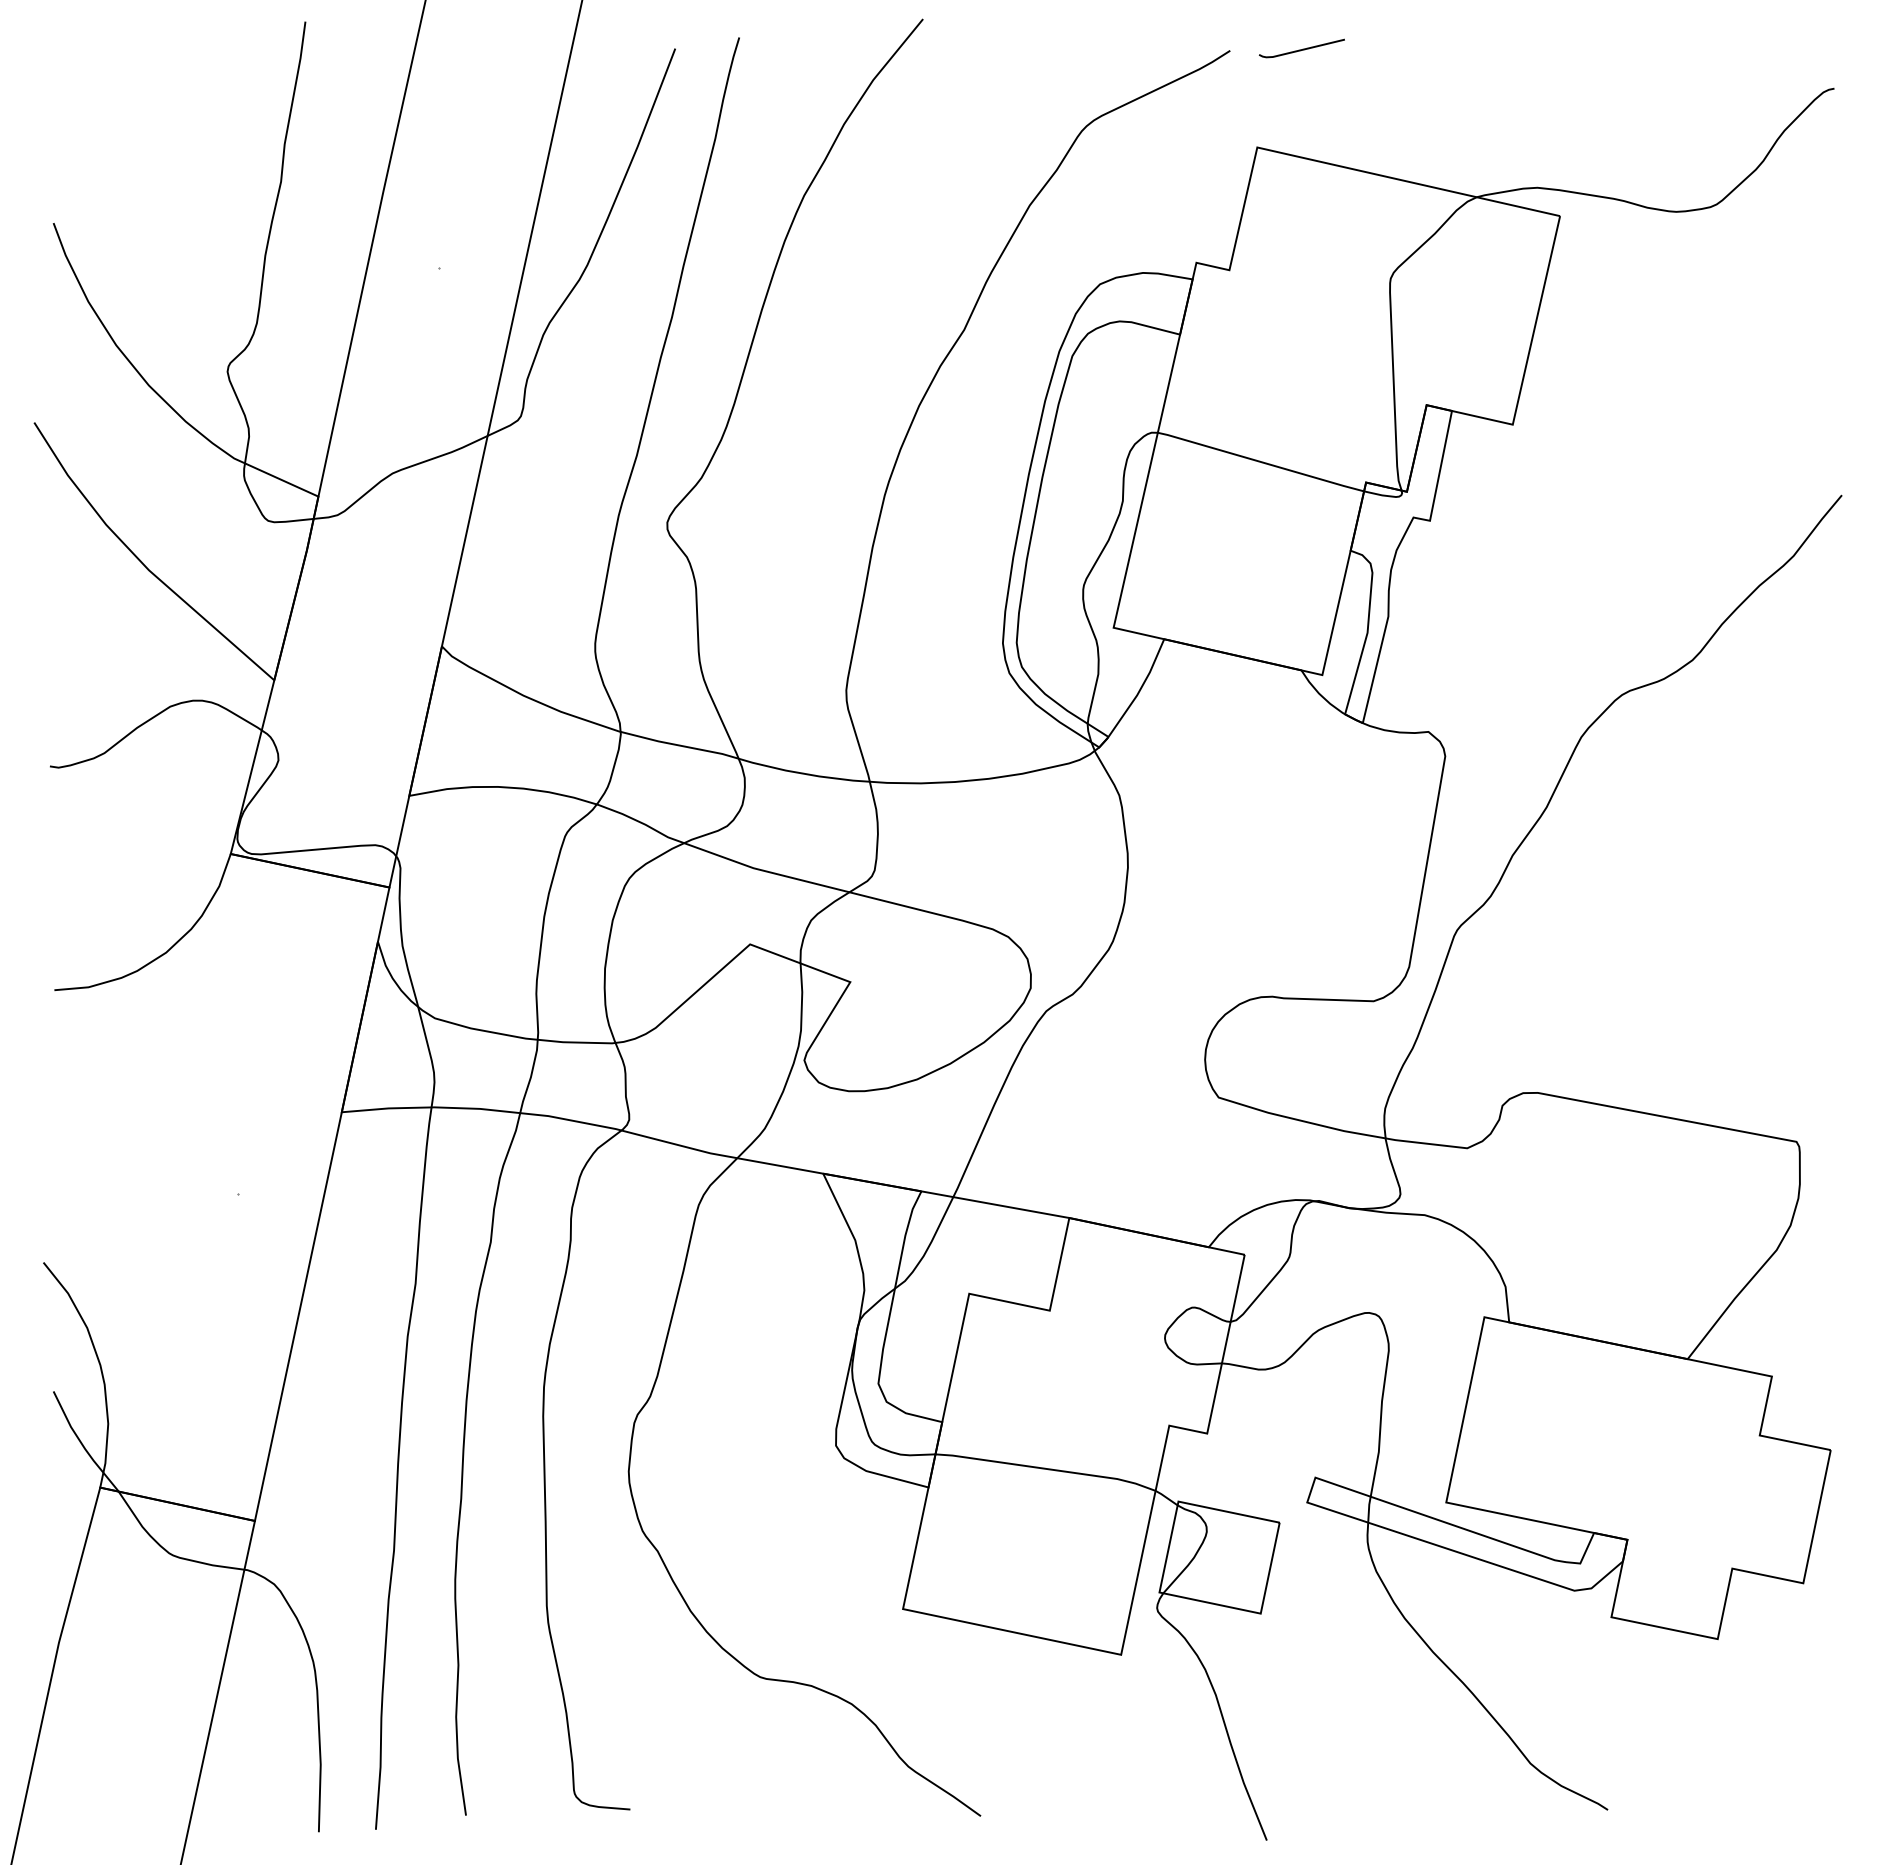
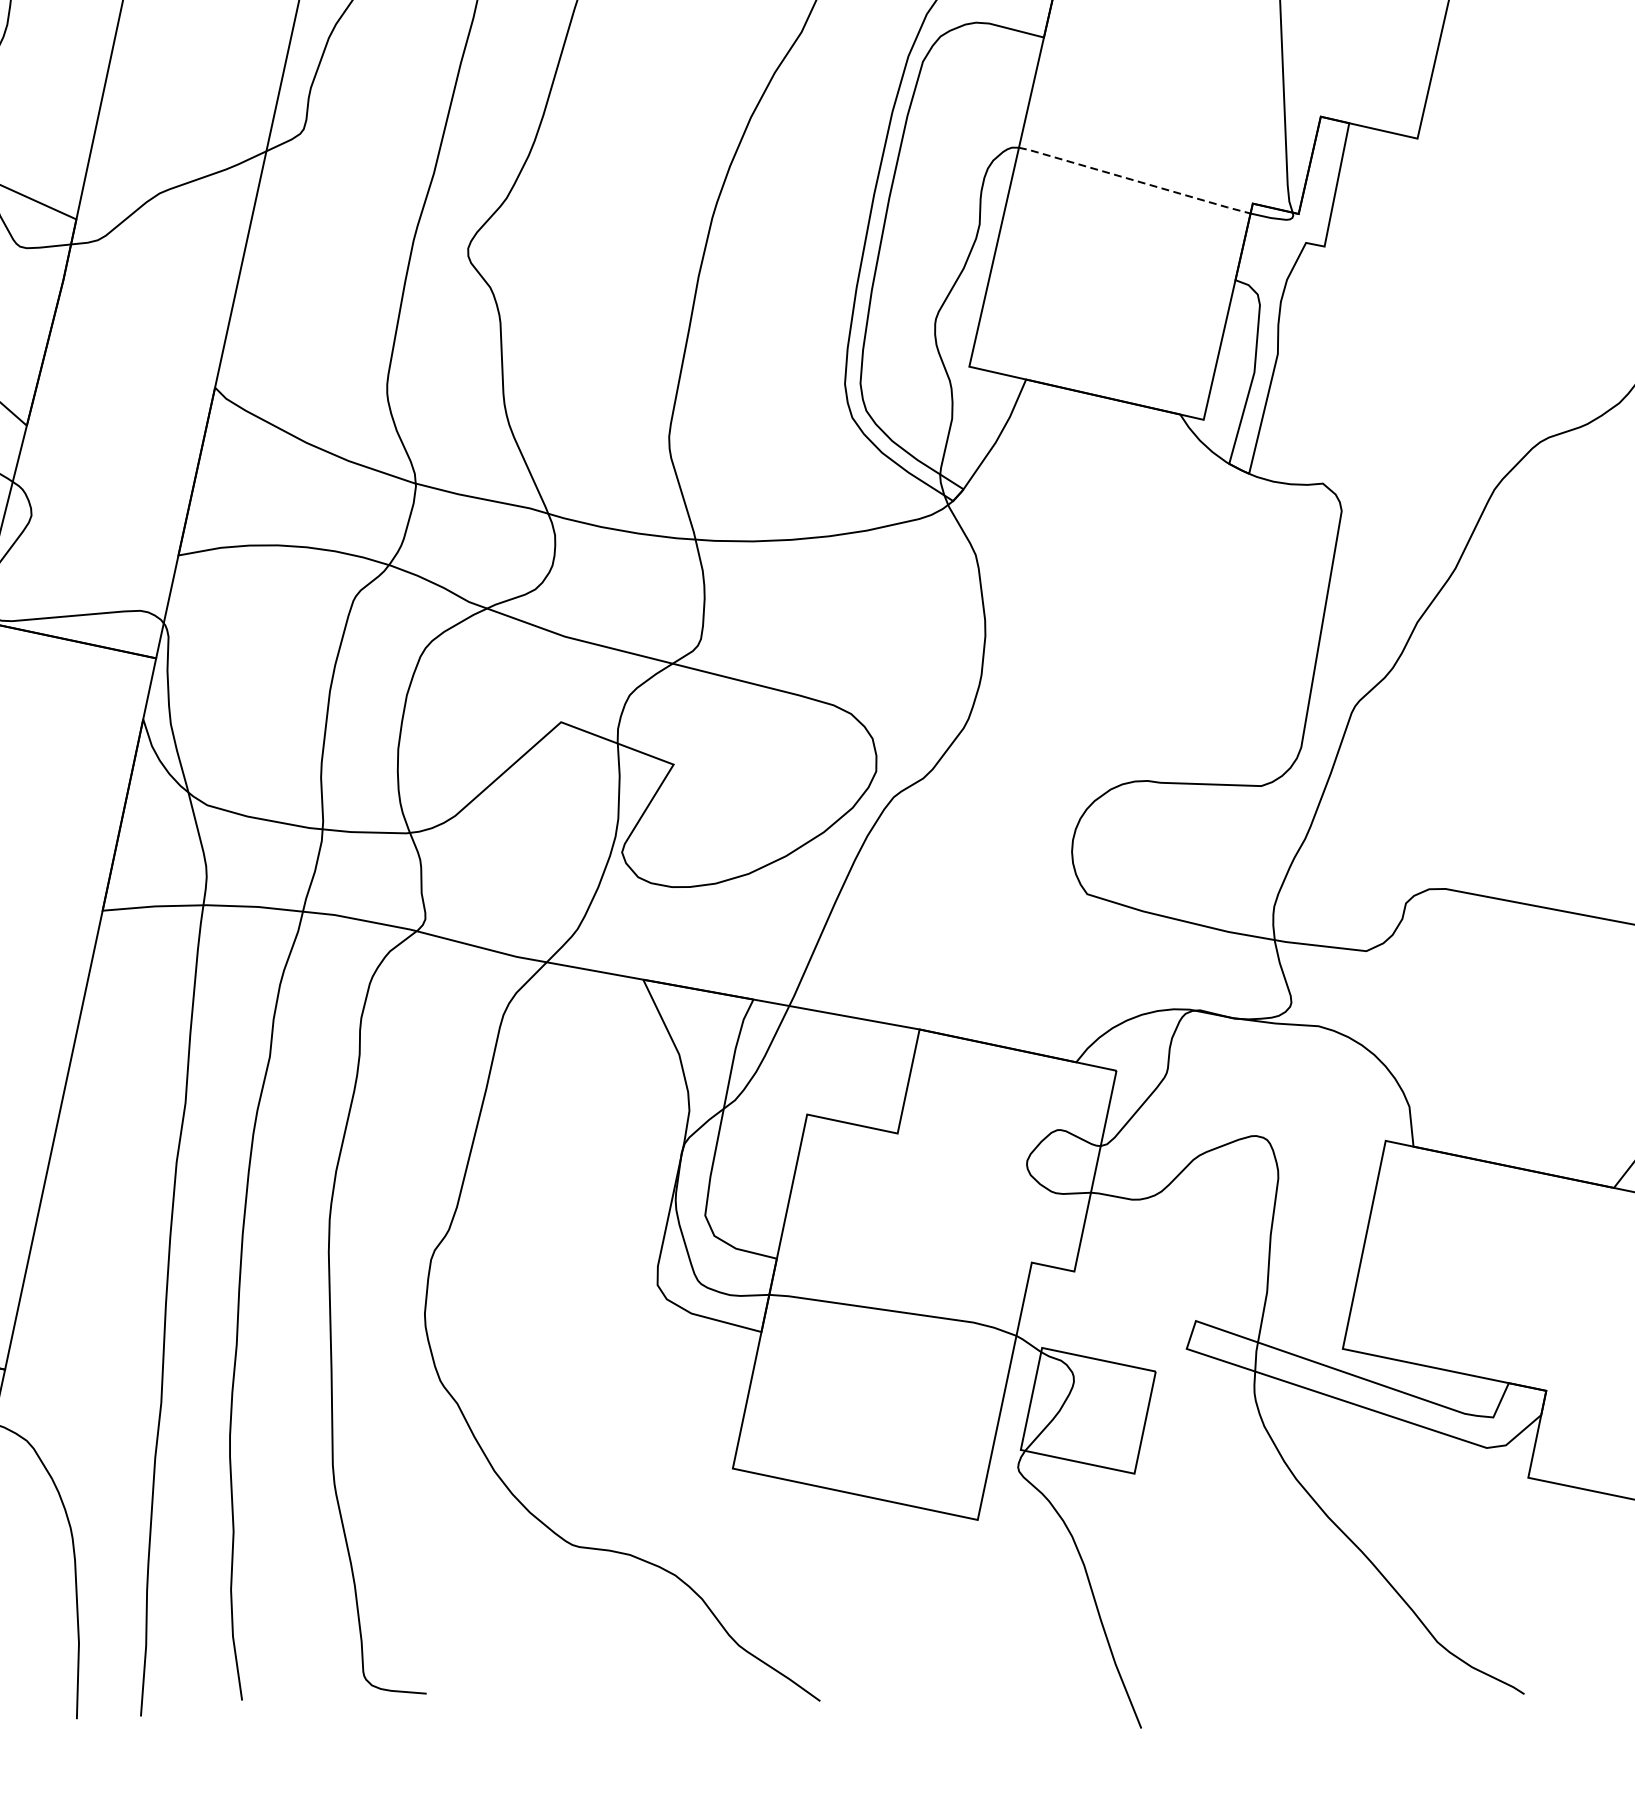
line: (1261, 462) -> (1135, 181), solid -> dashed

